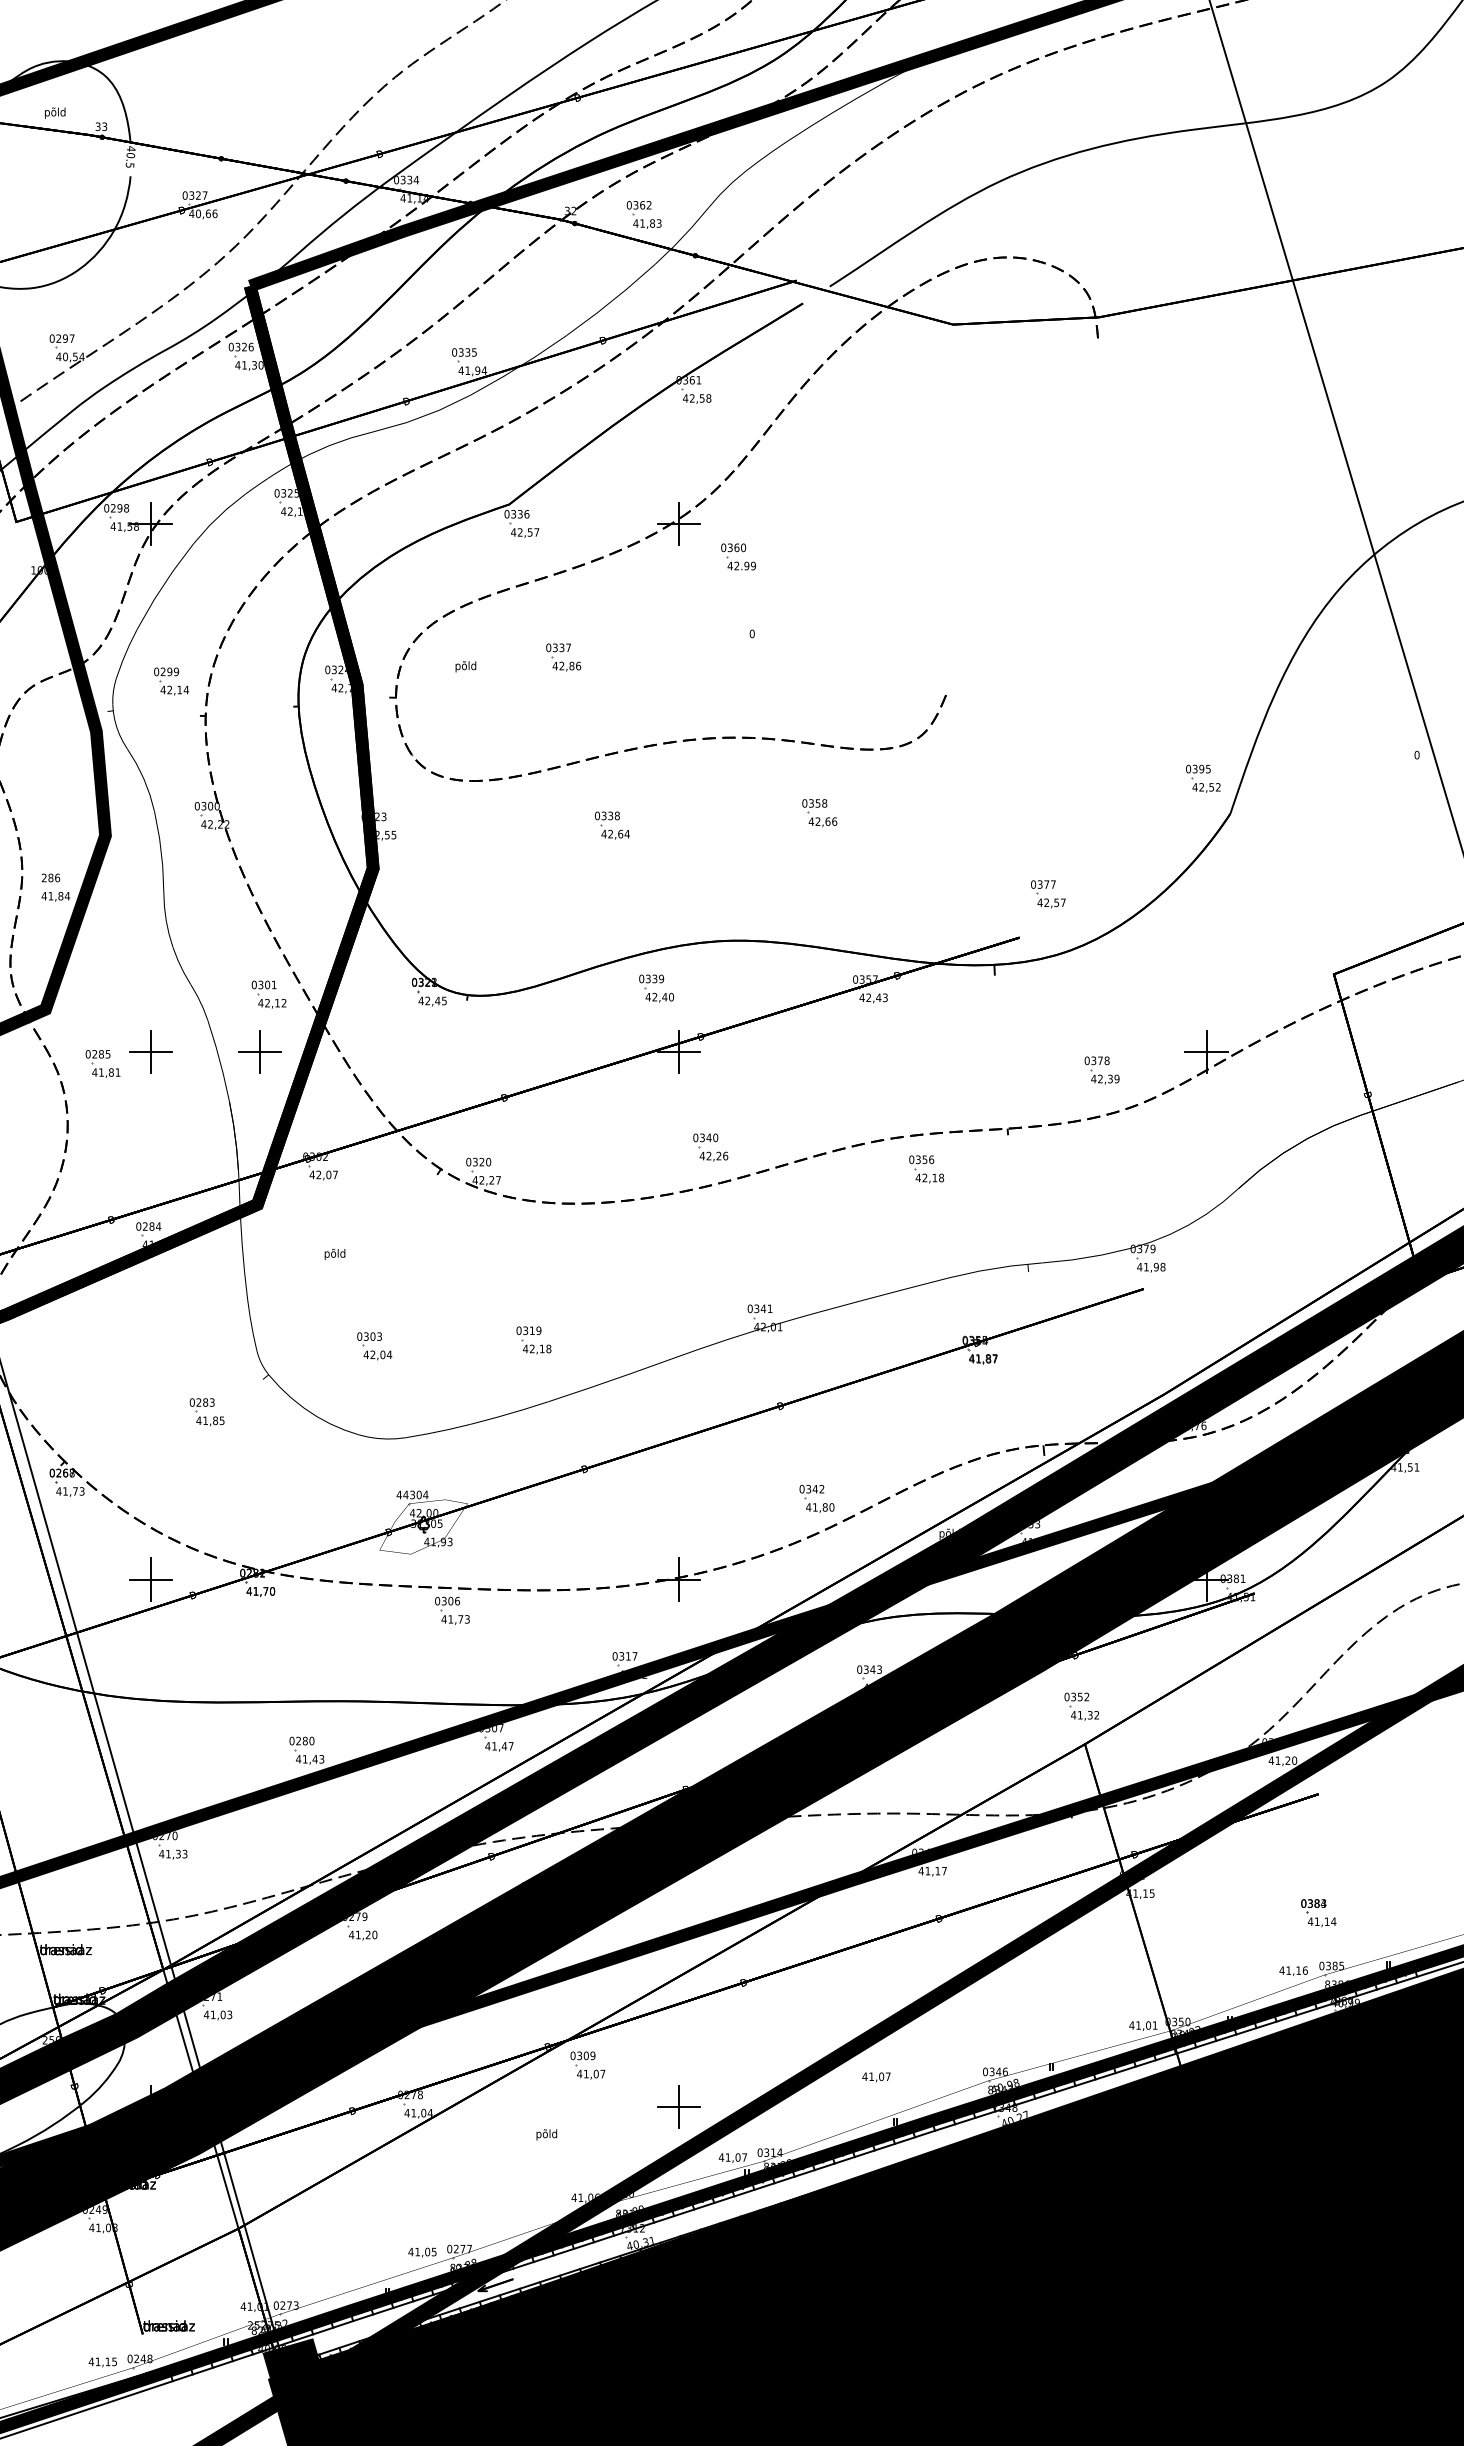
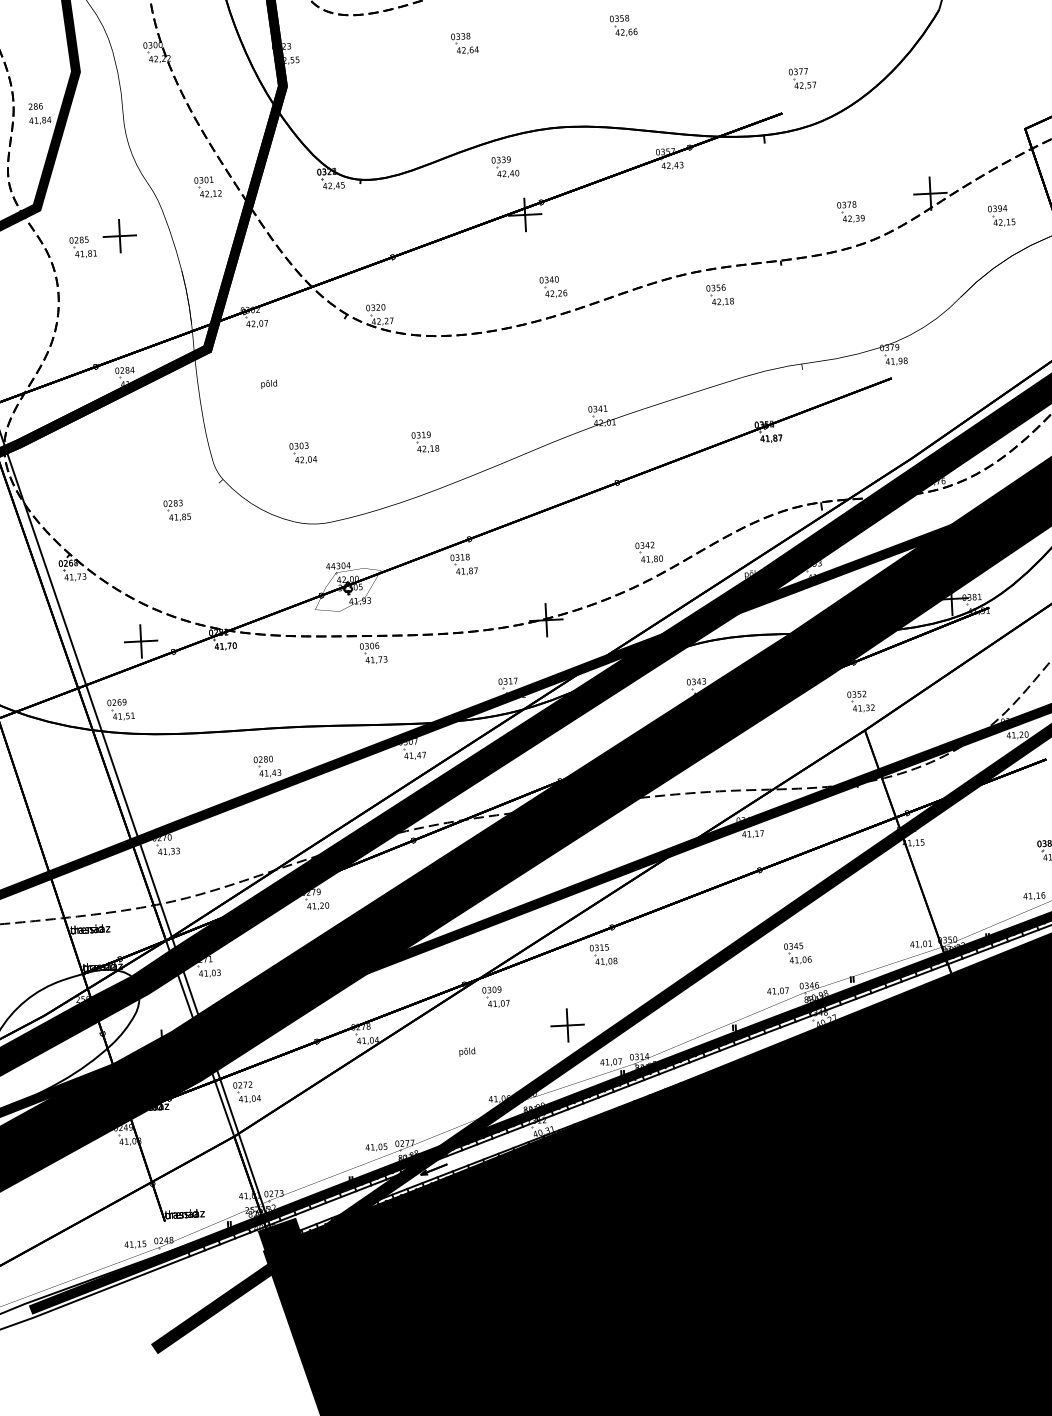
part: (259, 1051) -> (202, 231), removed
part: (1297, 1085) -> (1001, 215), added
part: (575, 1501) -> (463, 564), added
part: (120, 1666) -> (120, 709), added
part: (730, 2018) -> (603, 955), added
part: (982, 2029) -> (797, 953), added
text: (876, 2077) -> (778, 991), moved
part: (257, 2171) -> (246, 1091), added

